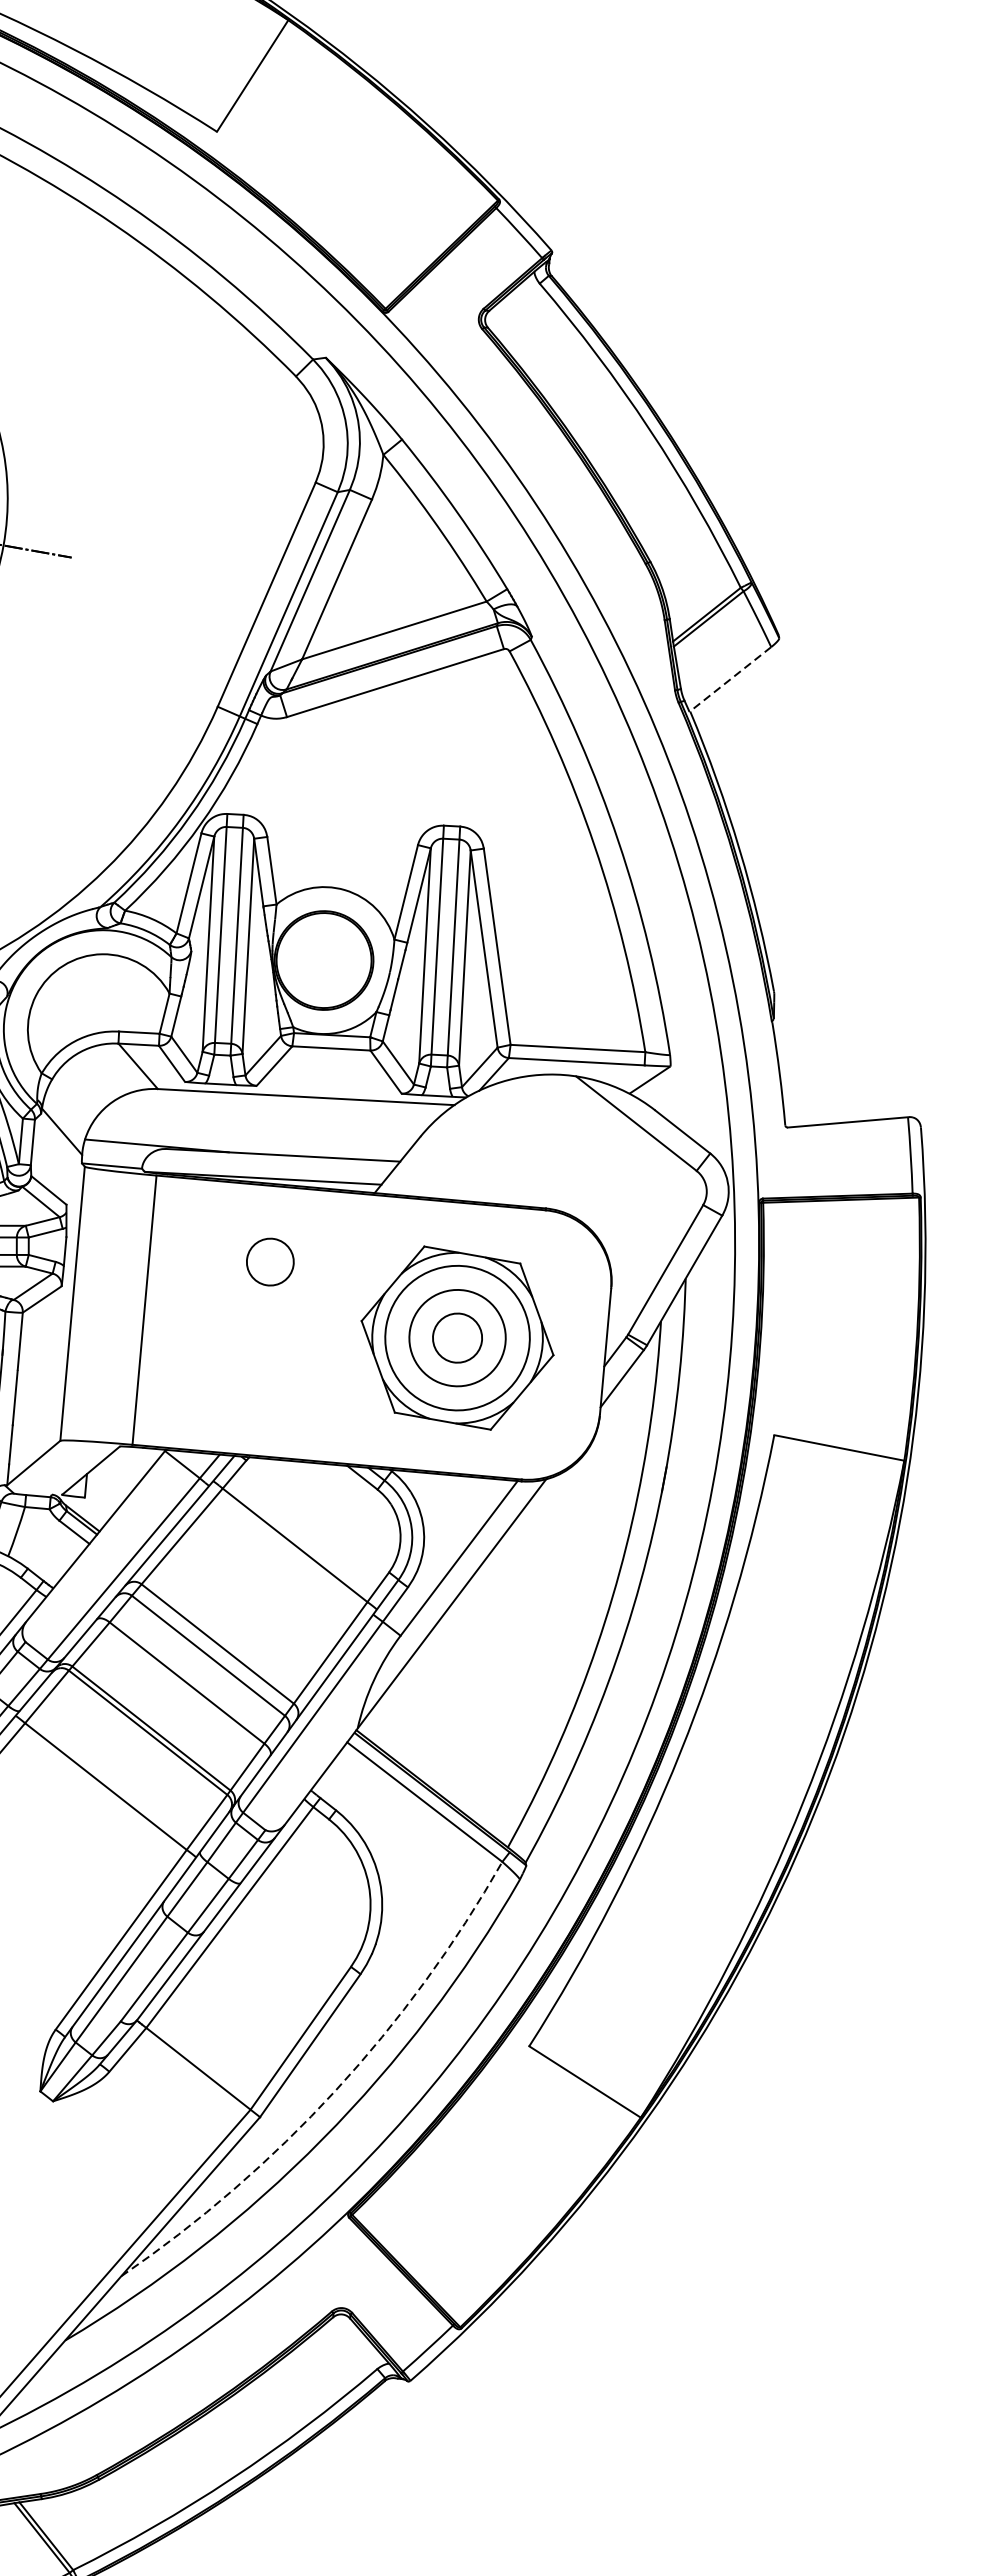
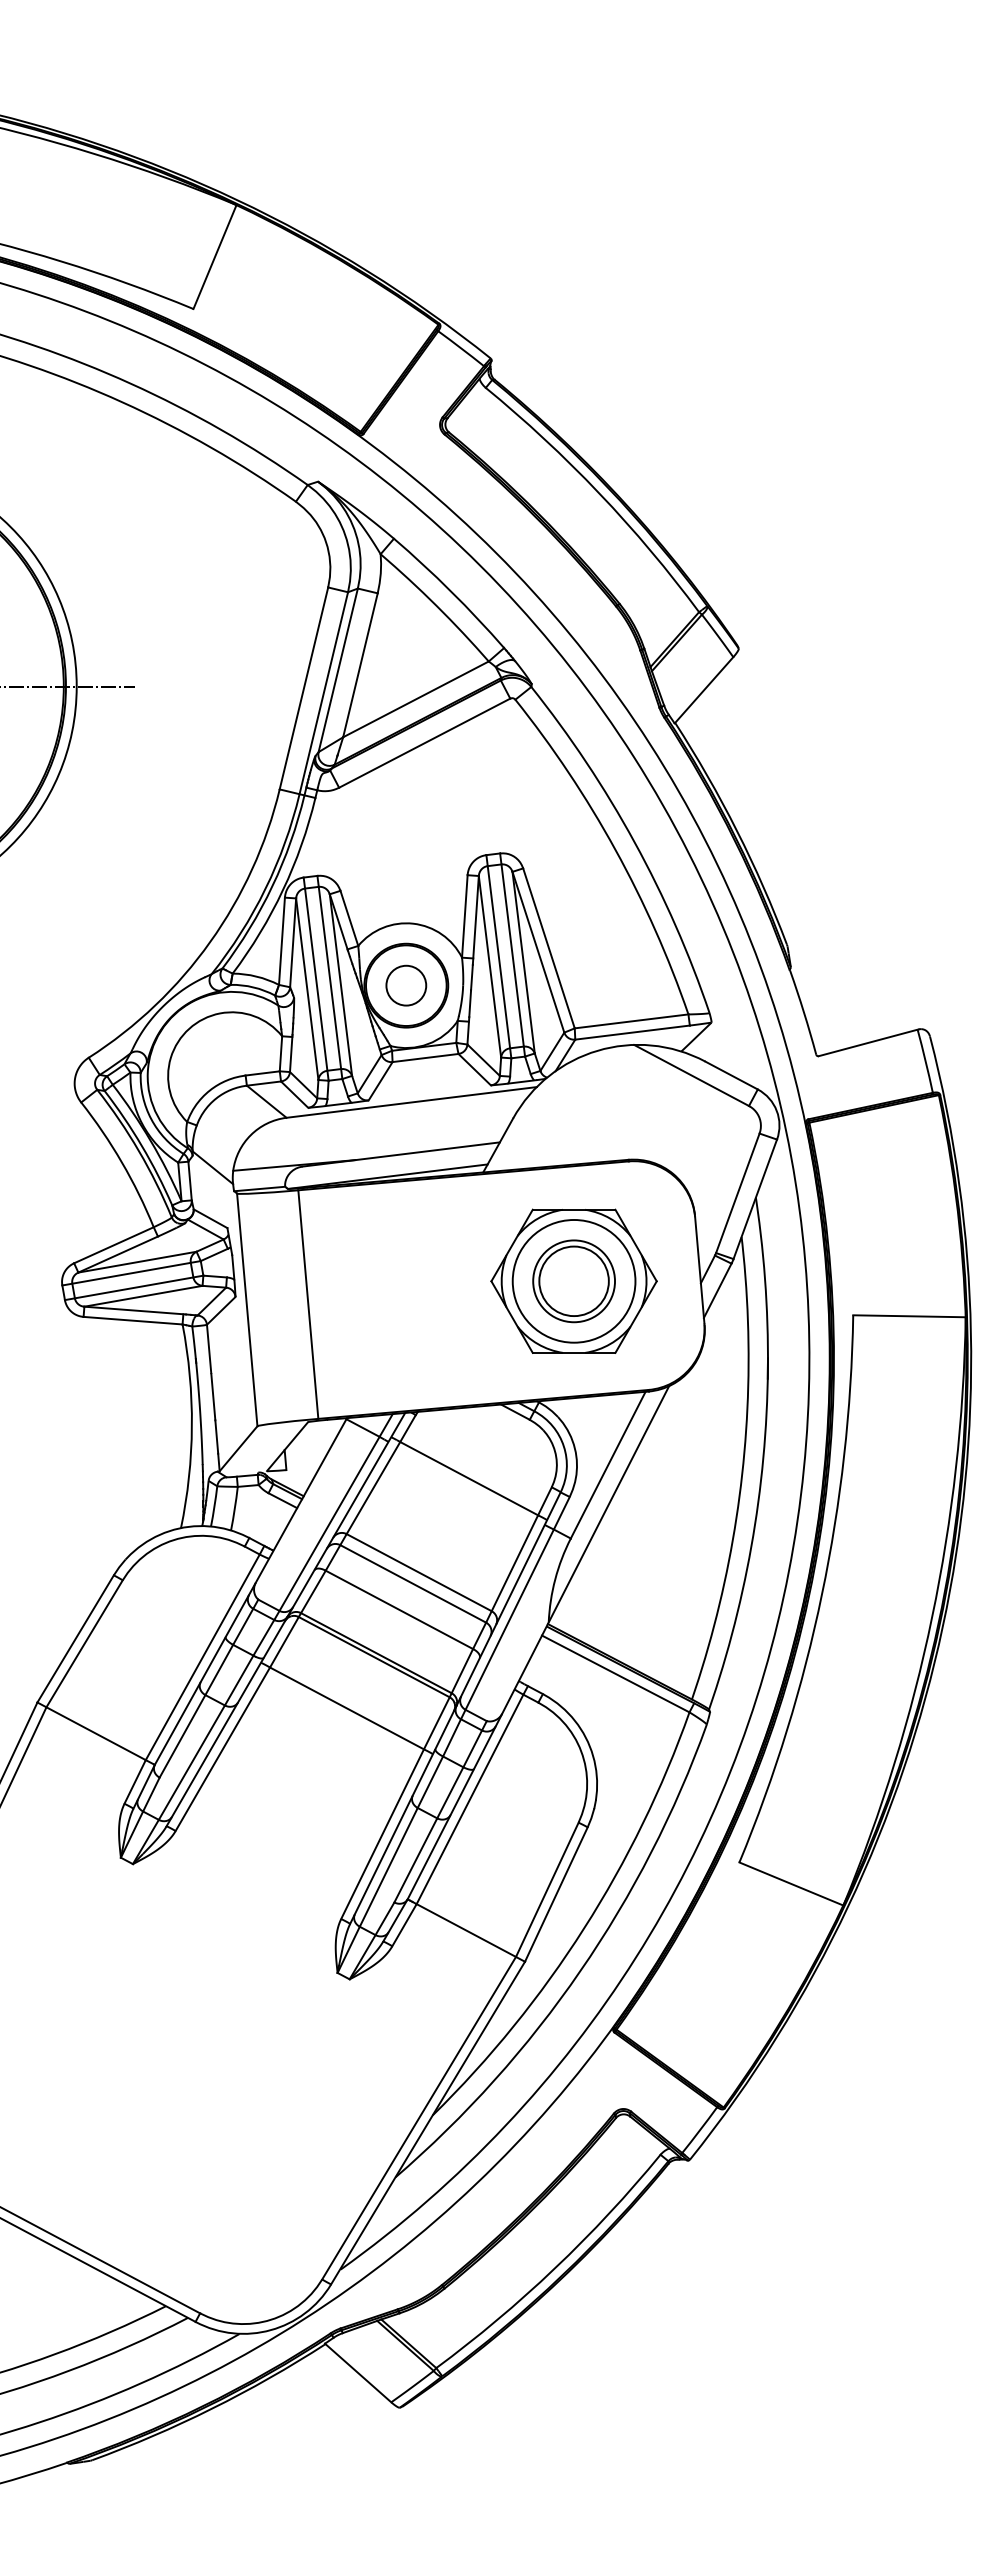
line: (729, 679) -> (703, 690), dashed -> solid
circle: (270, 1261) -> (406, 985), moved
circle: (456, 1338) -> (573, 1281), size x1.67
arc: (335, 2090) -> (584, 1928), dashed -> solid

